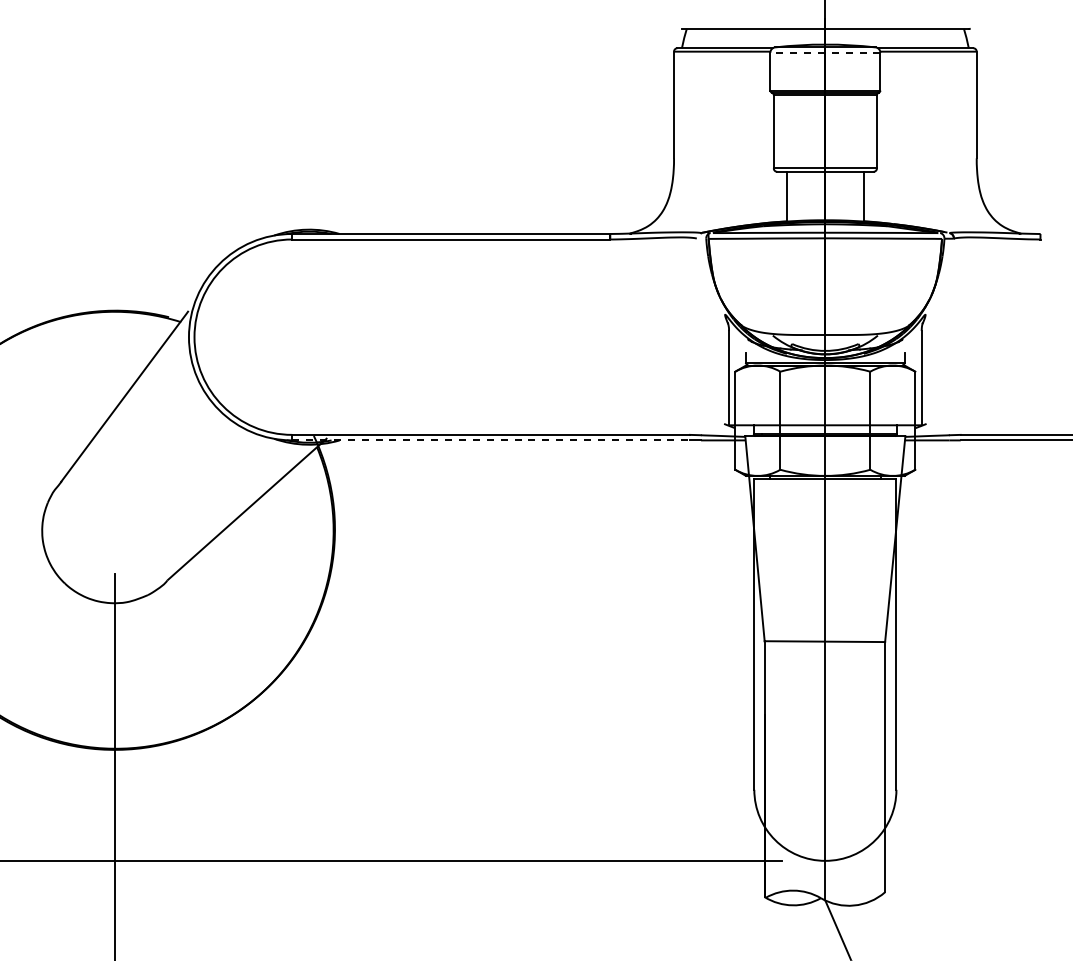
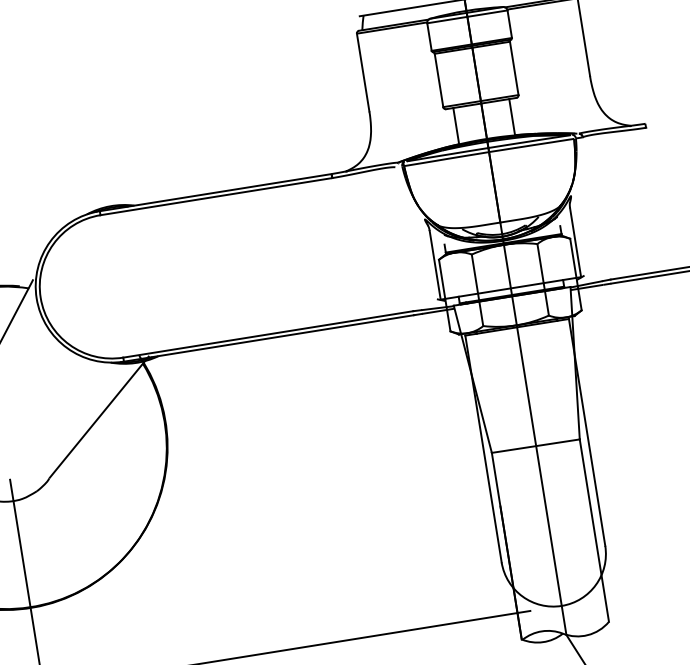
line: (824, 52) -> (466, 16), dashed -> solid
line: (491, 440) -> (269, 338), dashed -> solid

